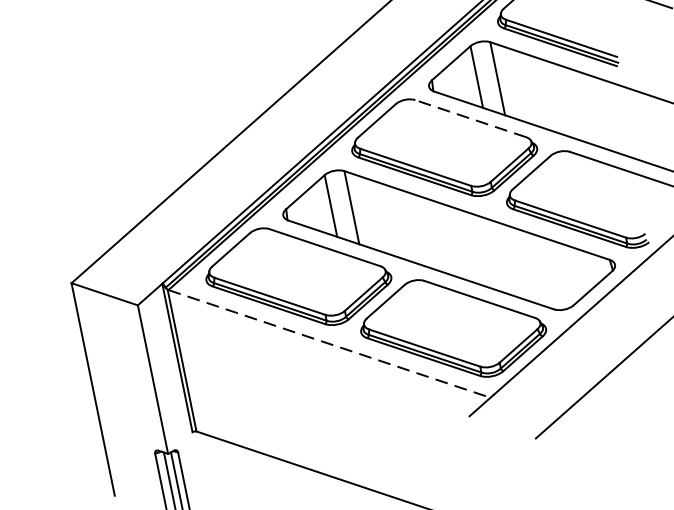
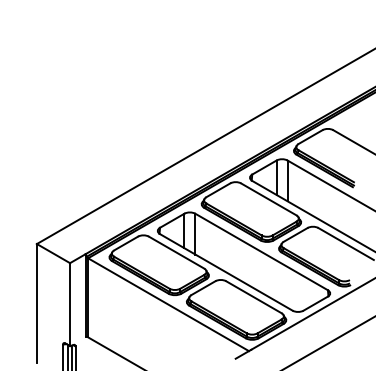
line: (470, 118) -> (268, 199), dashed -> solid
line: (329, 343) -> (168, 304), dashed -> solid

